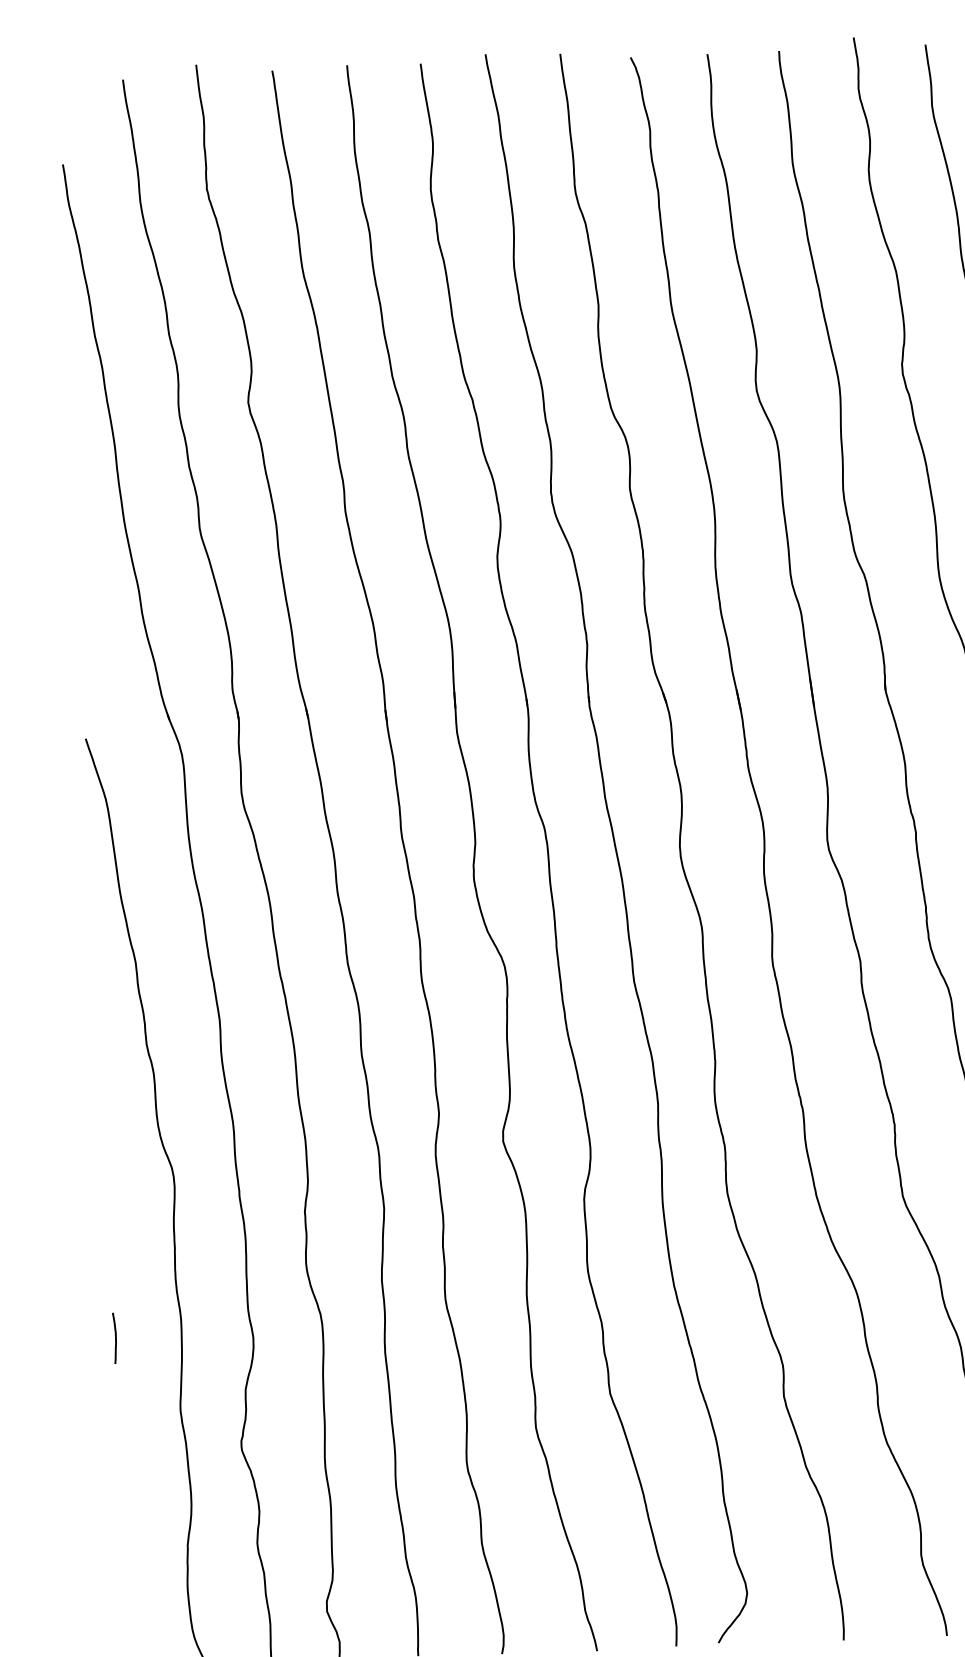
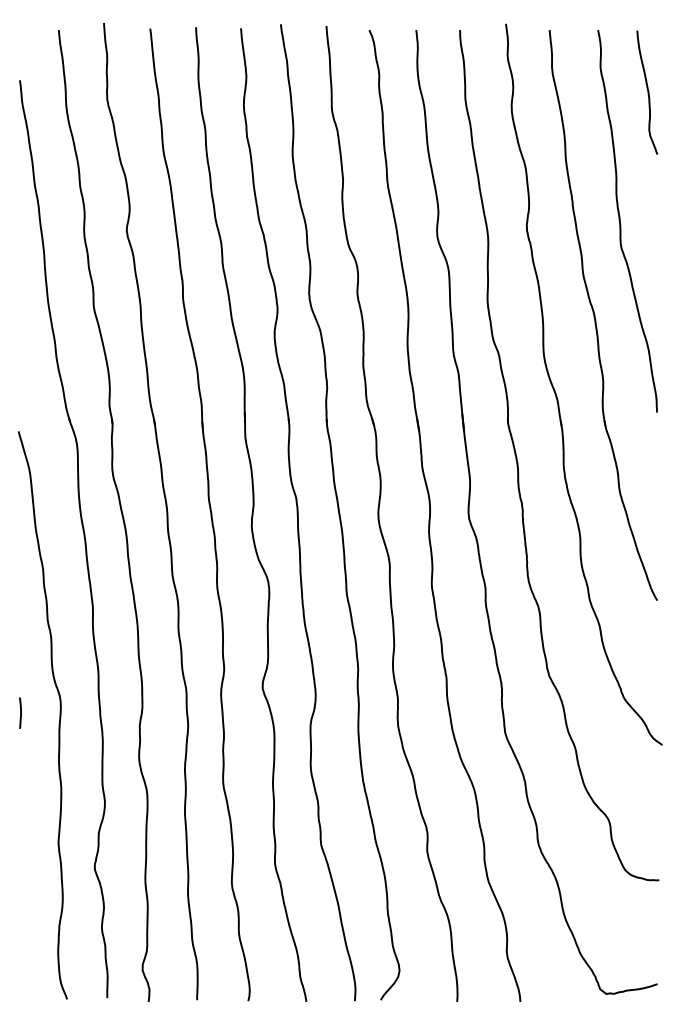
line: (114, 1337) -> (20, 712), moved

